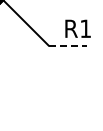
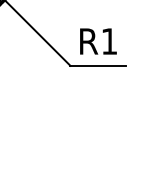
text: (77, 28) -> (97, 41), moved
line: (68, 45) -> (99, 65), dashed -> solid

